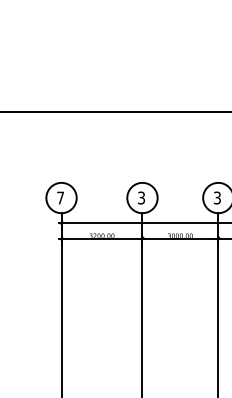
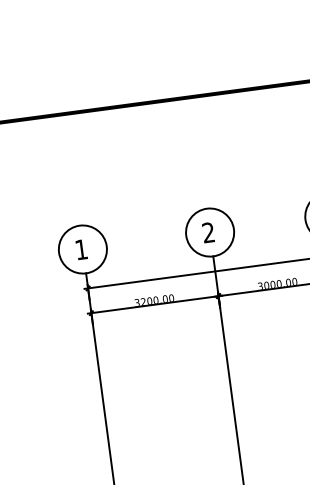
text: (60, 197) -> (81, 248), 7 -> 1
text: (141, 198) -> (208, 233), 3 -> 2

